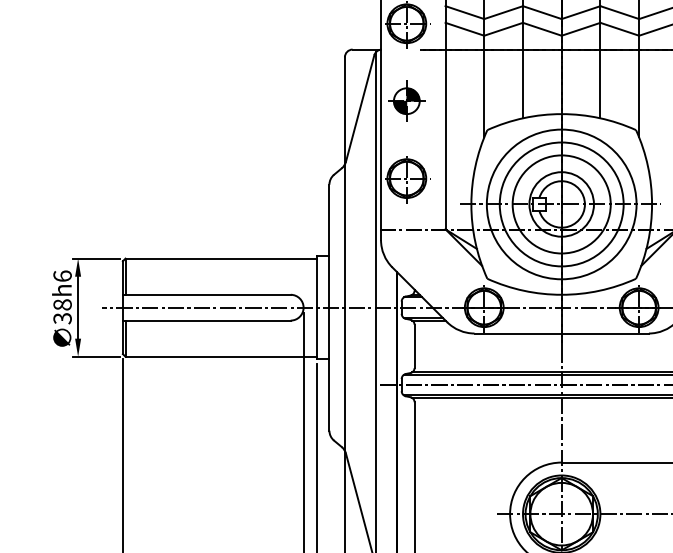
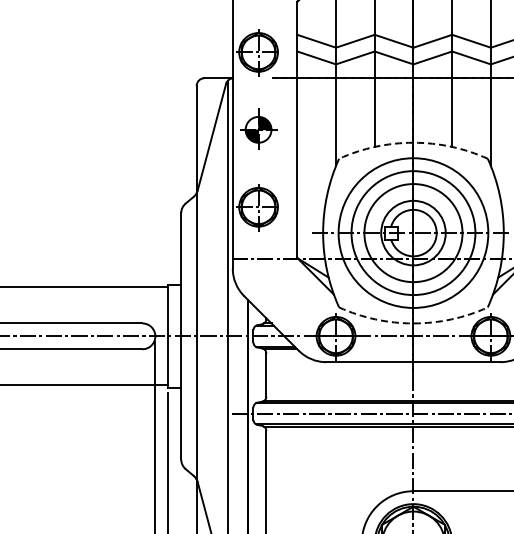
arc: (561, 114) -> (413, 143), solid -> dashed
arc: (561, 294) -> (413, 323), solid -> dashed

